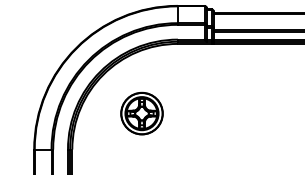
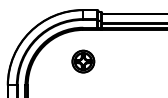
part: (142, 113) -> (83, 61), moved

